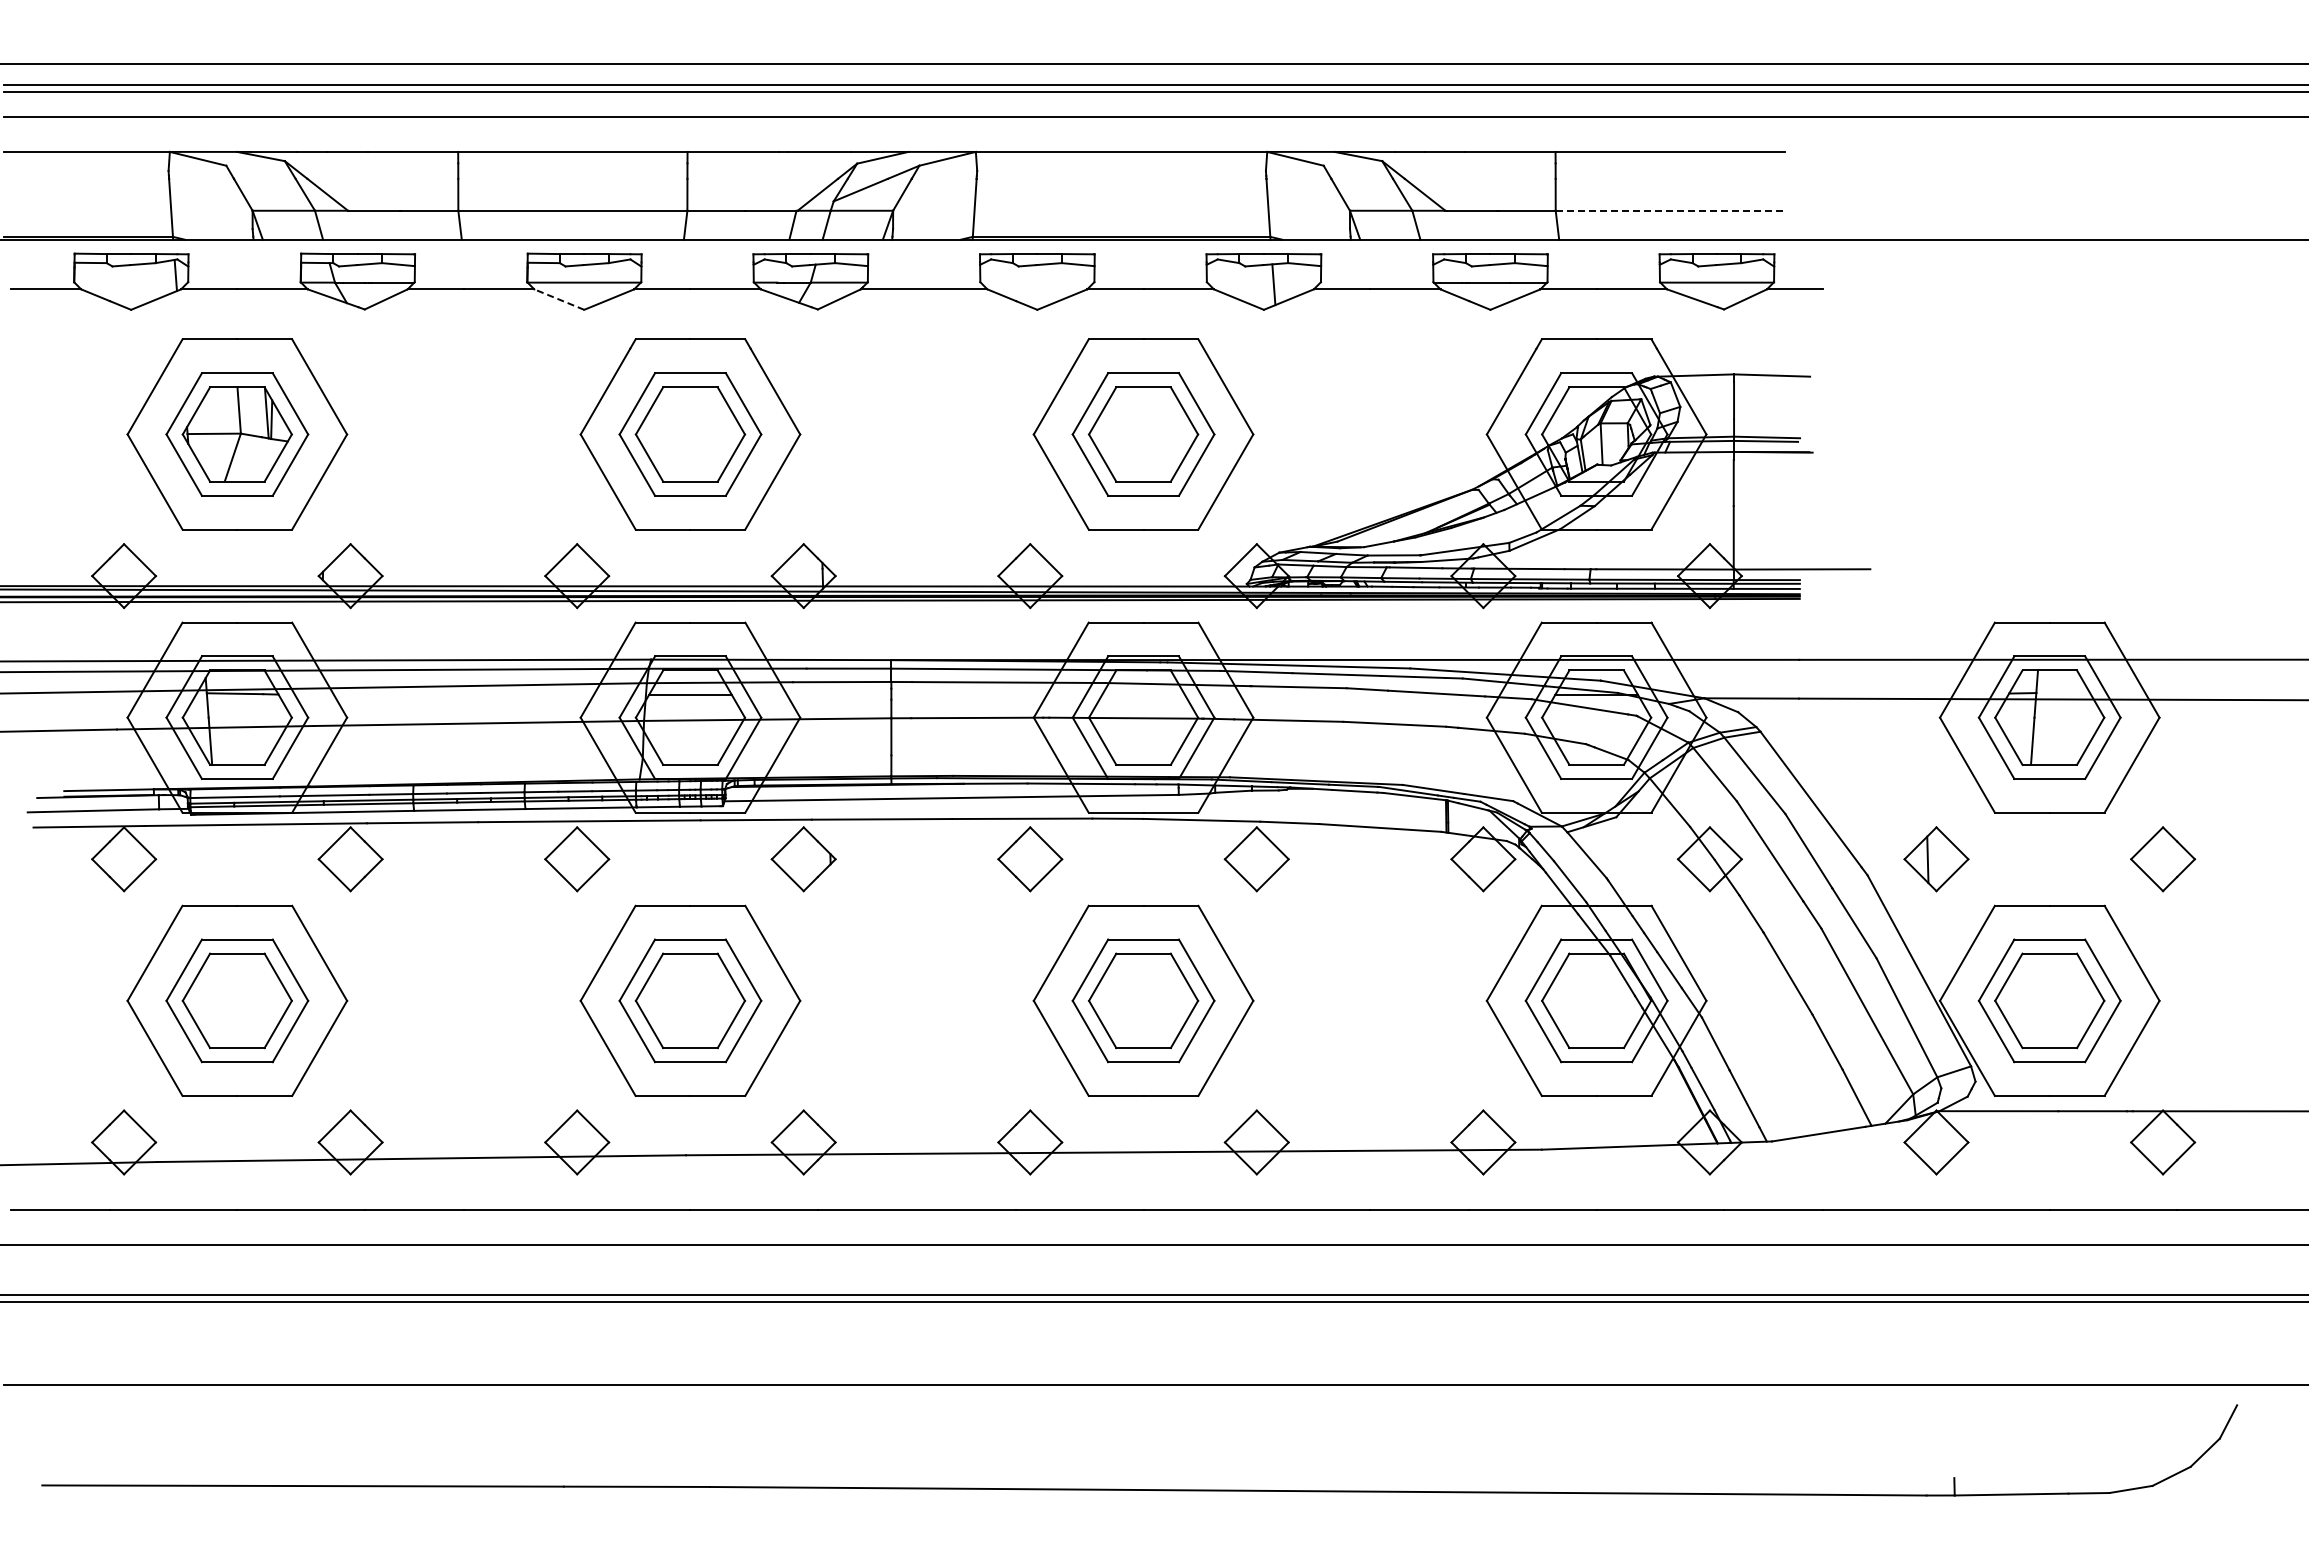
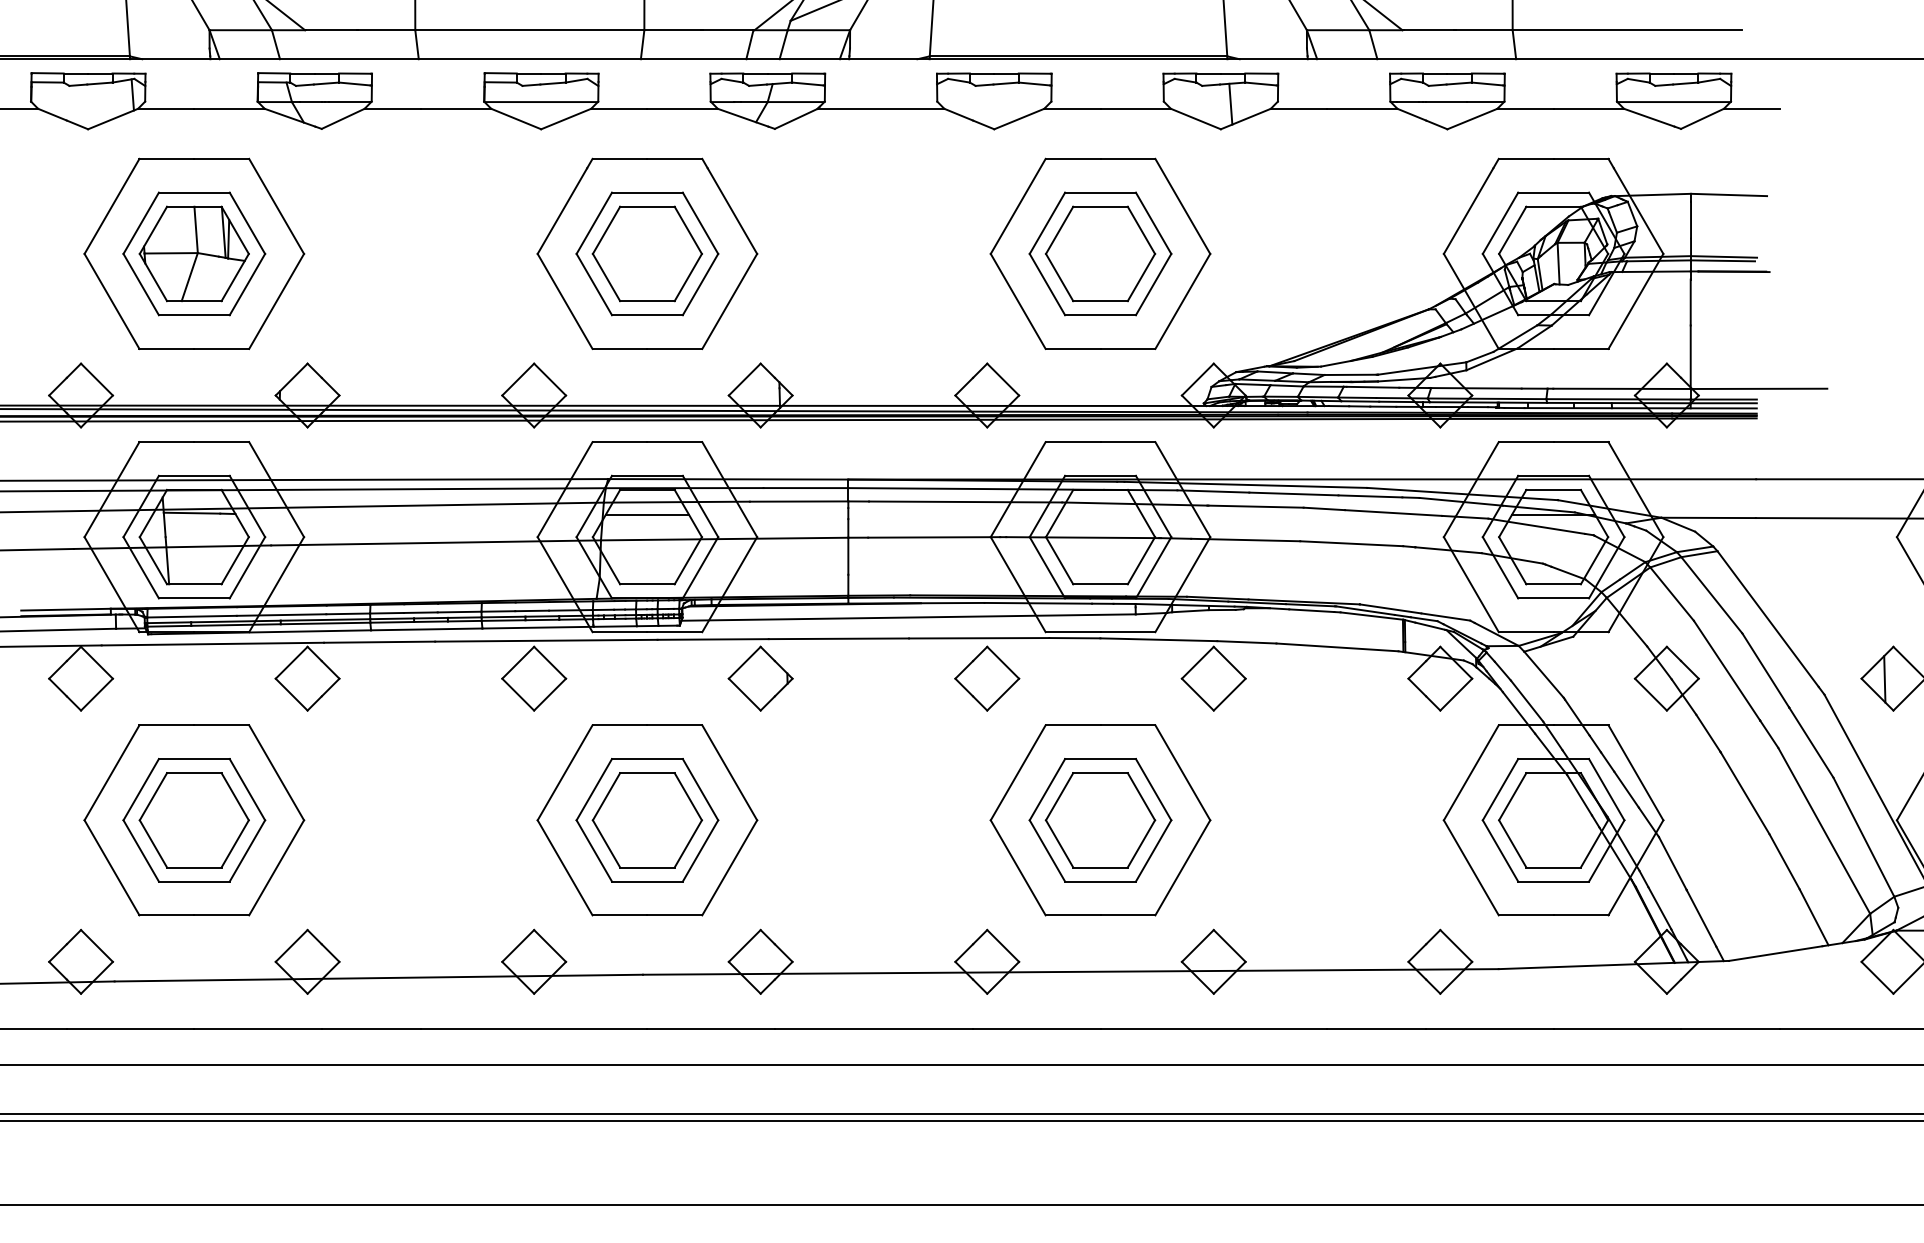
line: (1670, 210) -> (1627, 29), dashed -> solid
line: (558, 299) -> (515, 118), dashed -> solid

